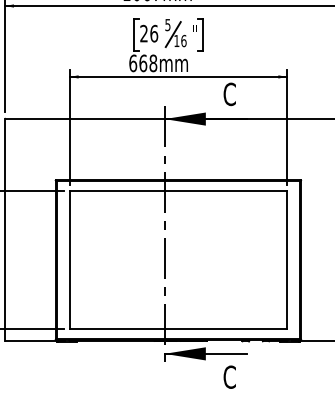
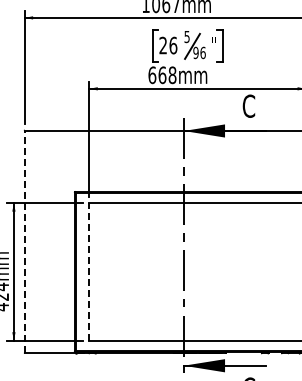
text: (176, 40) -> (195, 52), 16 -> 96
line: (5, 229) -> (24, 241), solid -> dashed
line: (70, 260) -> (89, 272), solid -> dashed

